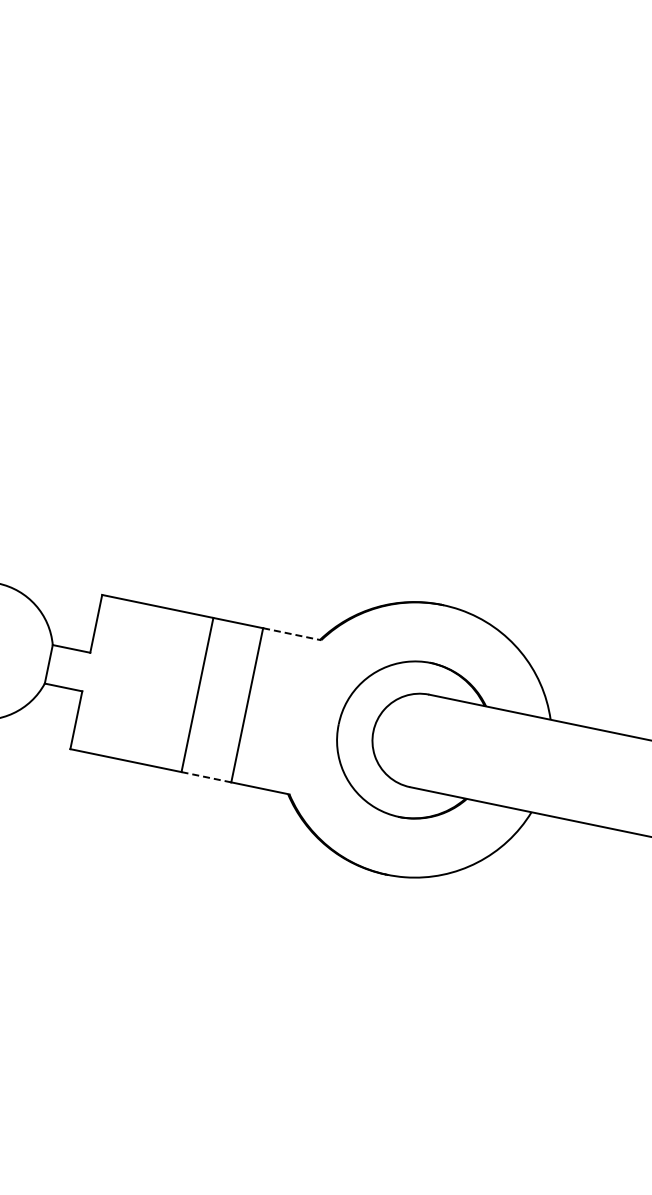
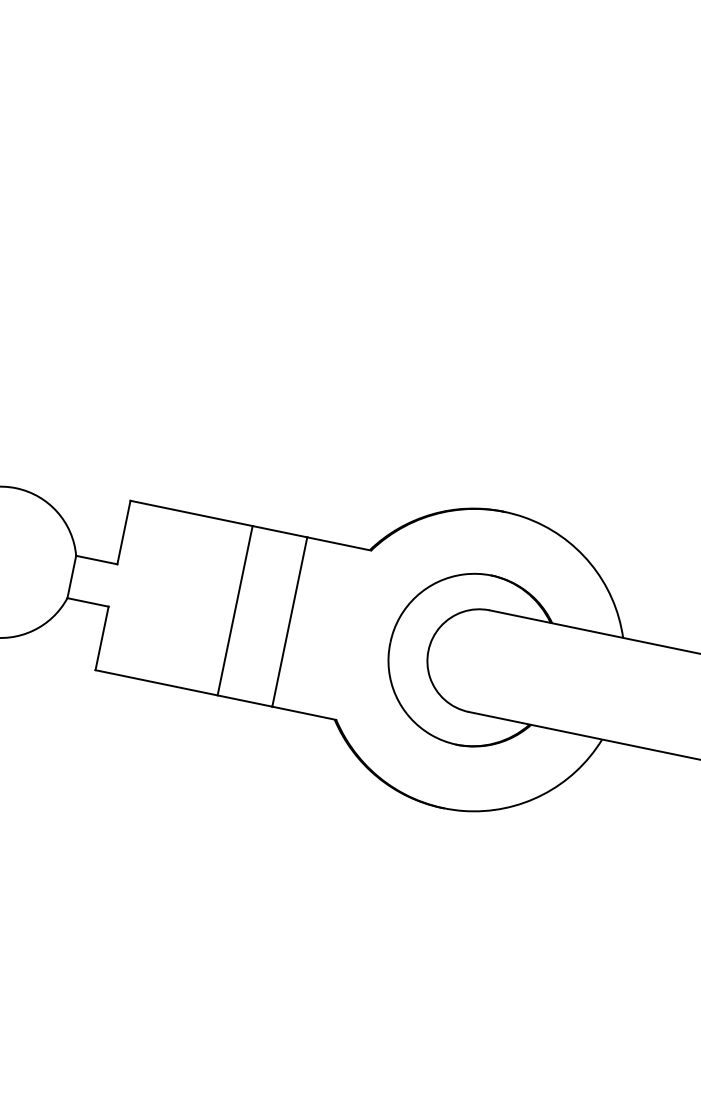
line: (292, 634) -> (339, 544), dashed -> solid
line: (206, 777) -> (245, 701), dashed -> solid

